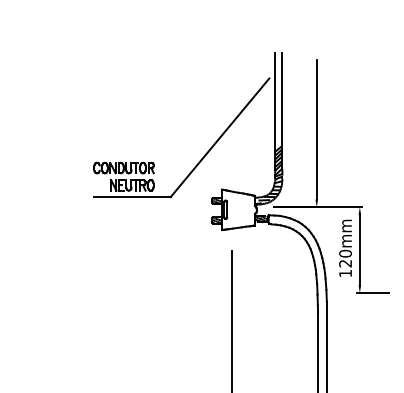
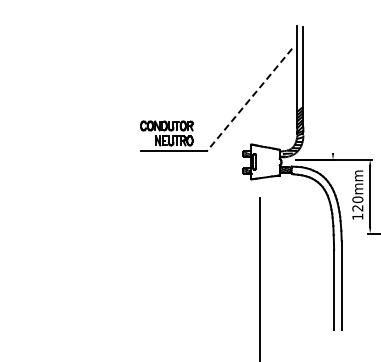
line: (317, 130) -> (333, 93), removed
line: (219, 138) -> (249, 100), solid -> dashed

